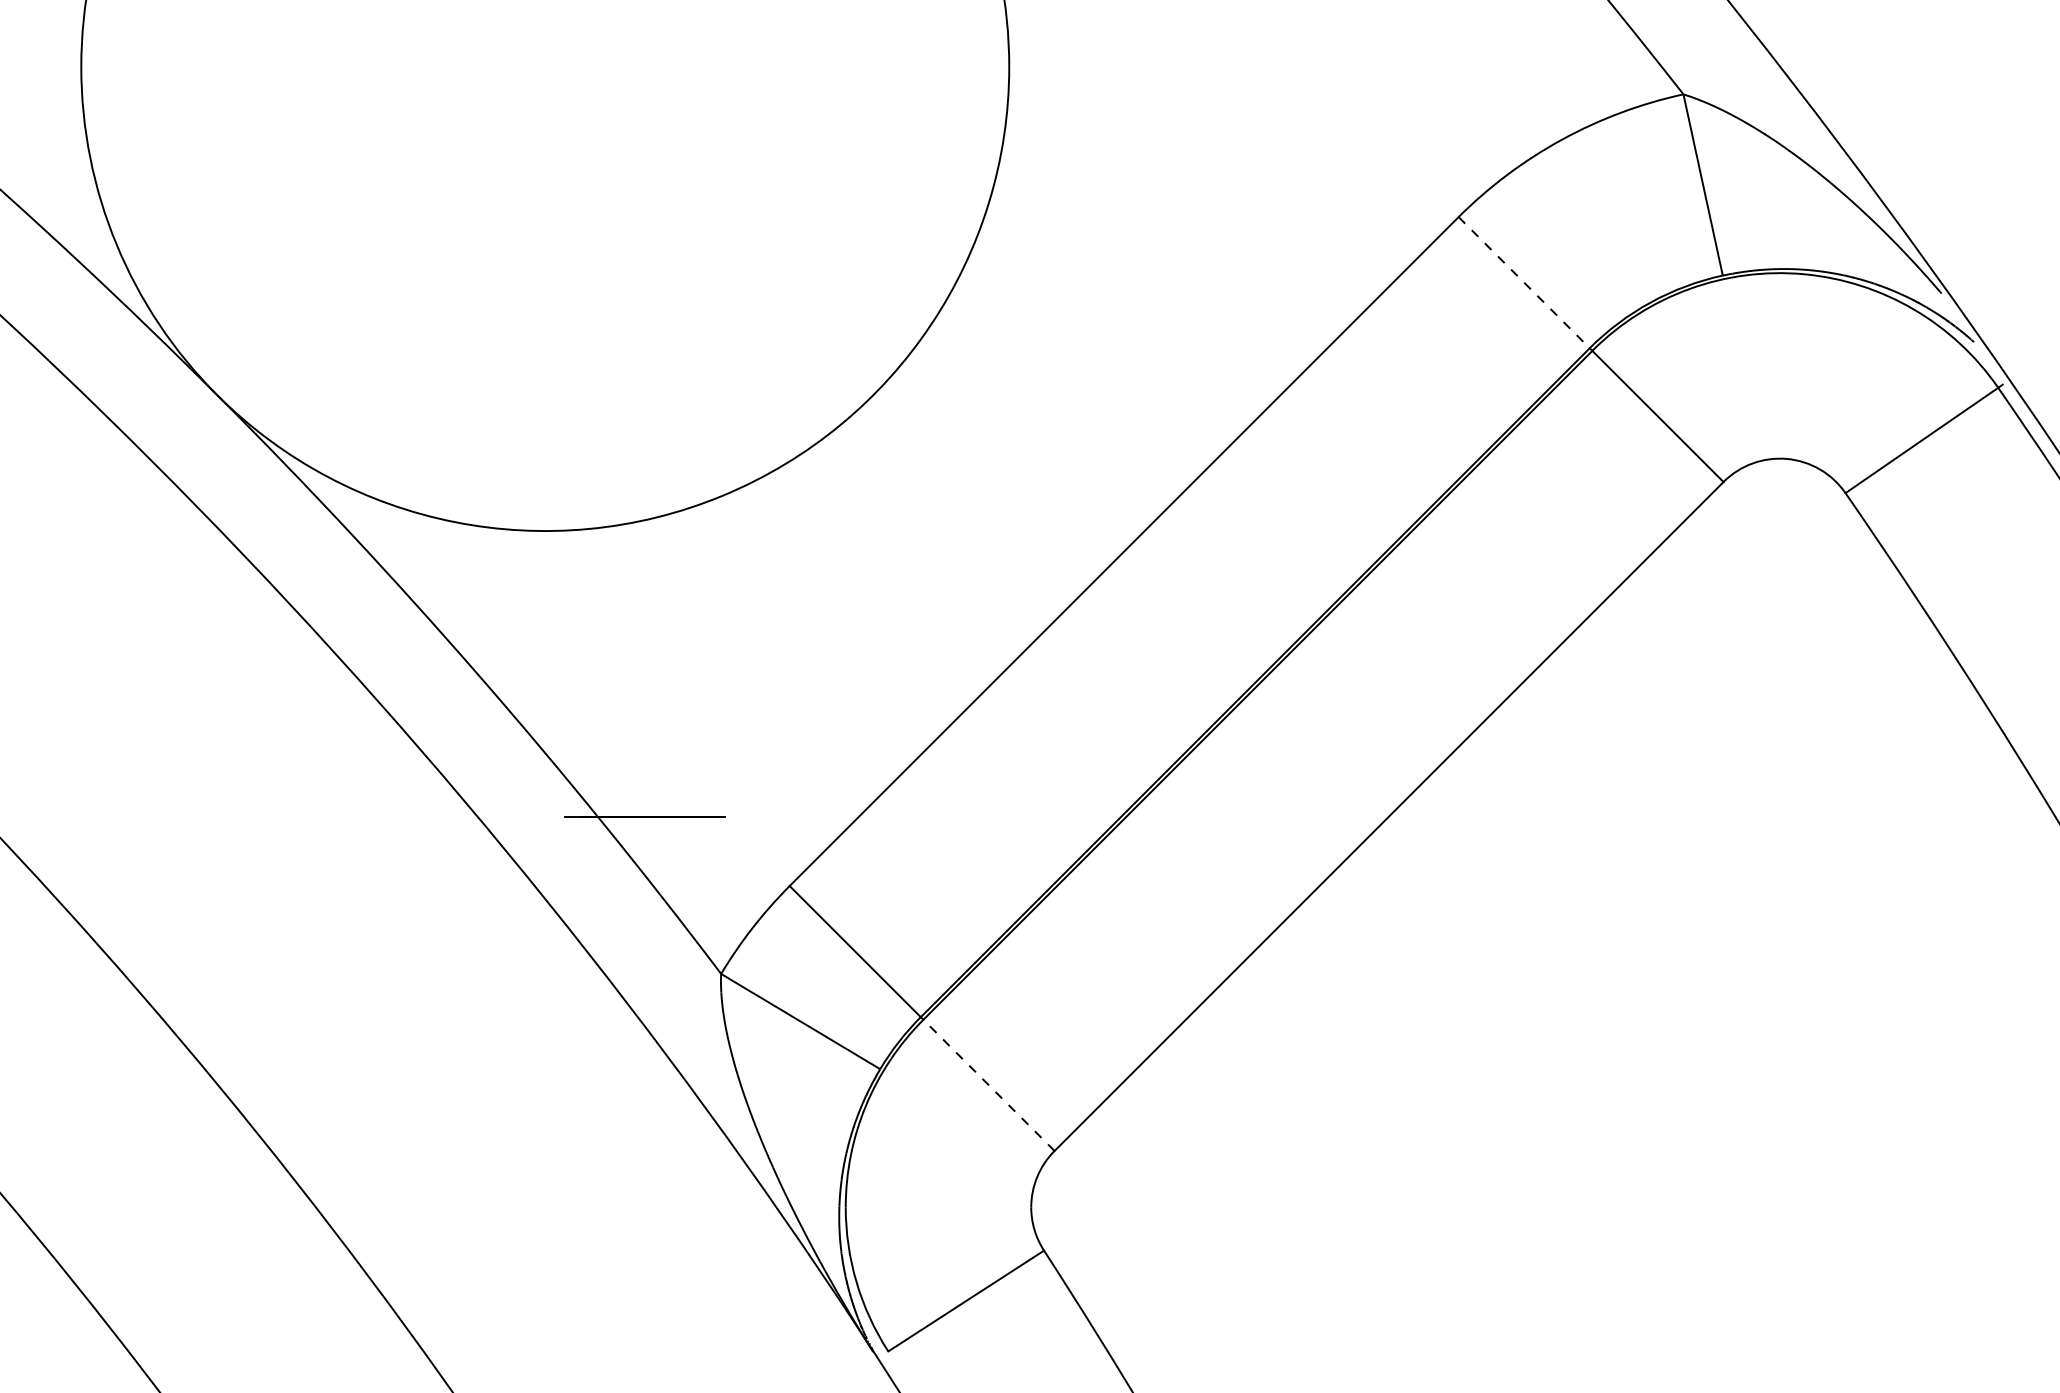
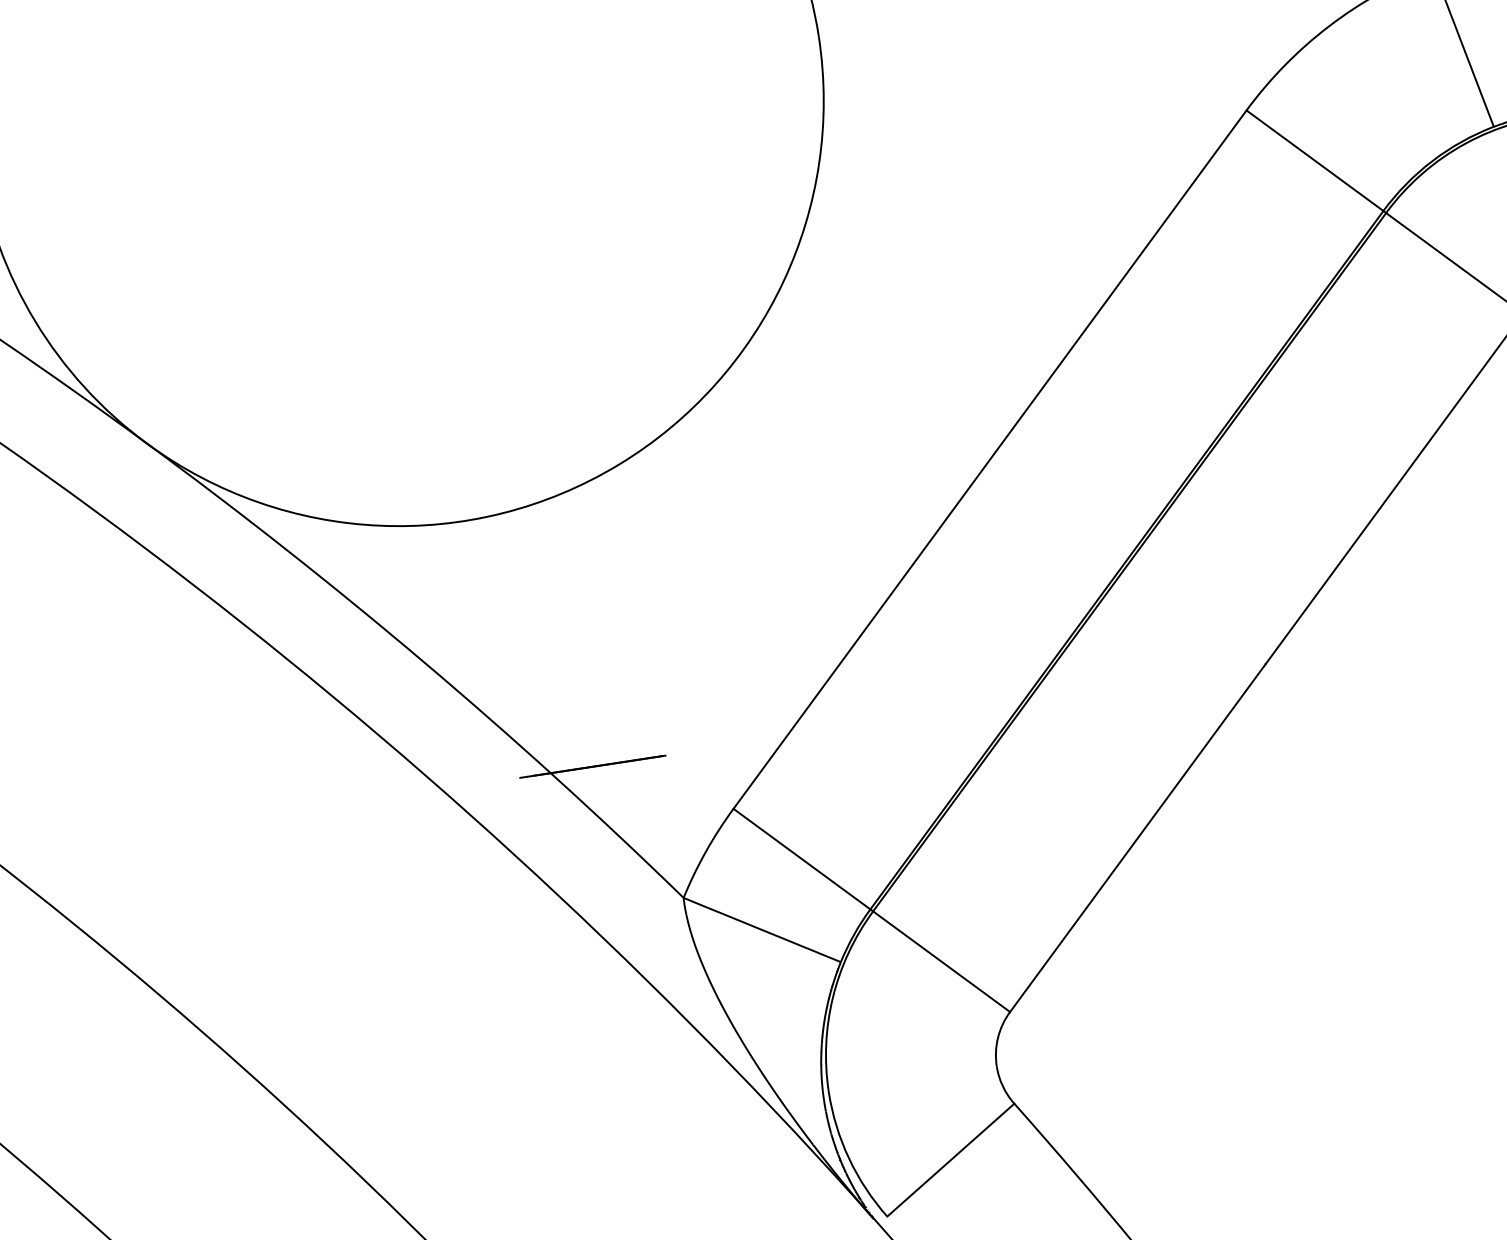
line: (1524, 282) -> (1315, 160), dashed -> solid
line: (989, 1085) -> (942, 961), dashed -> solid

